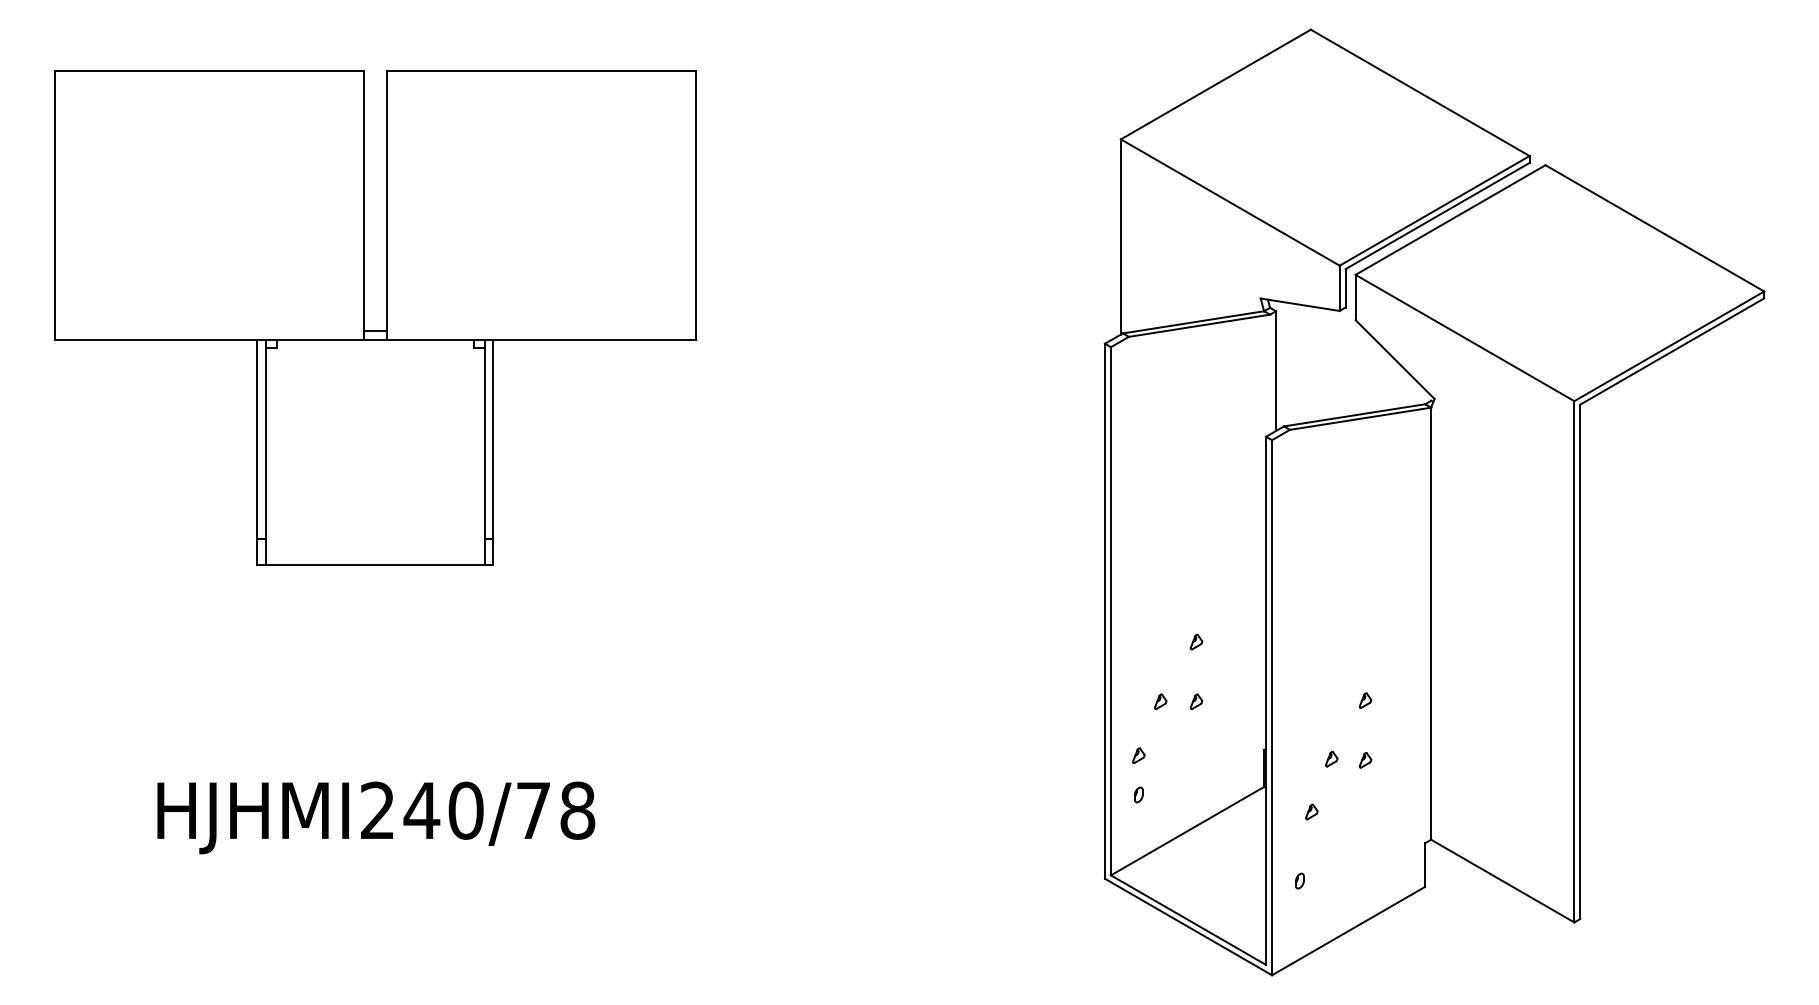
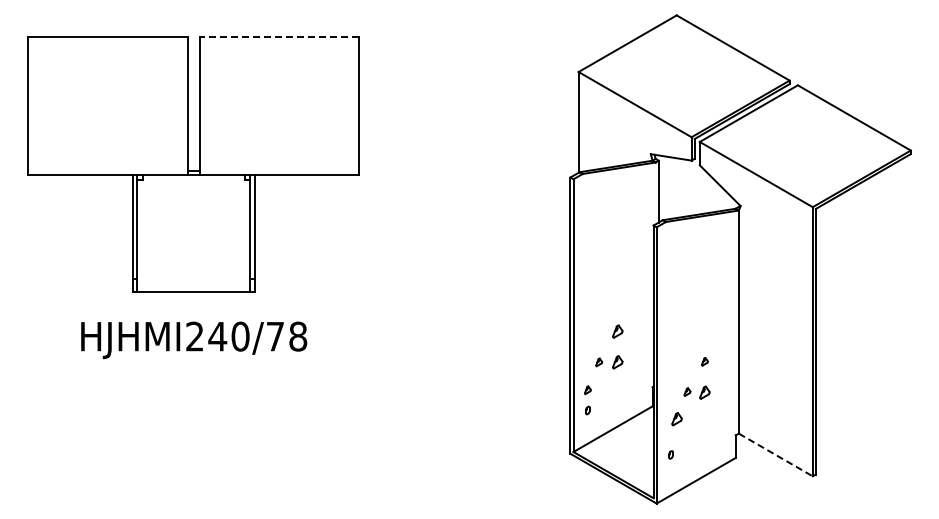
line: (541, 70) -> (279, 36), solid -> dashed
part: (1196, 641) -> (617, 331), size x1.6
part: (1196, 701) -> (617, 362), size x1.6
part: (1364, 760) -> (704, 392), size x1.6
part: (1312, 812) -> (677, 419), size x1.6
text: (376, 818) -> (194, 340), moved
line: (1502, 880) -> (775, 454), solid -> dashed

